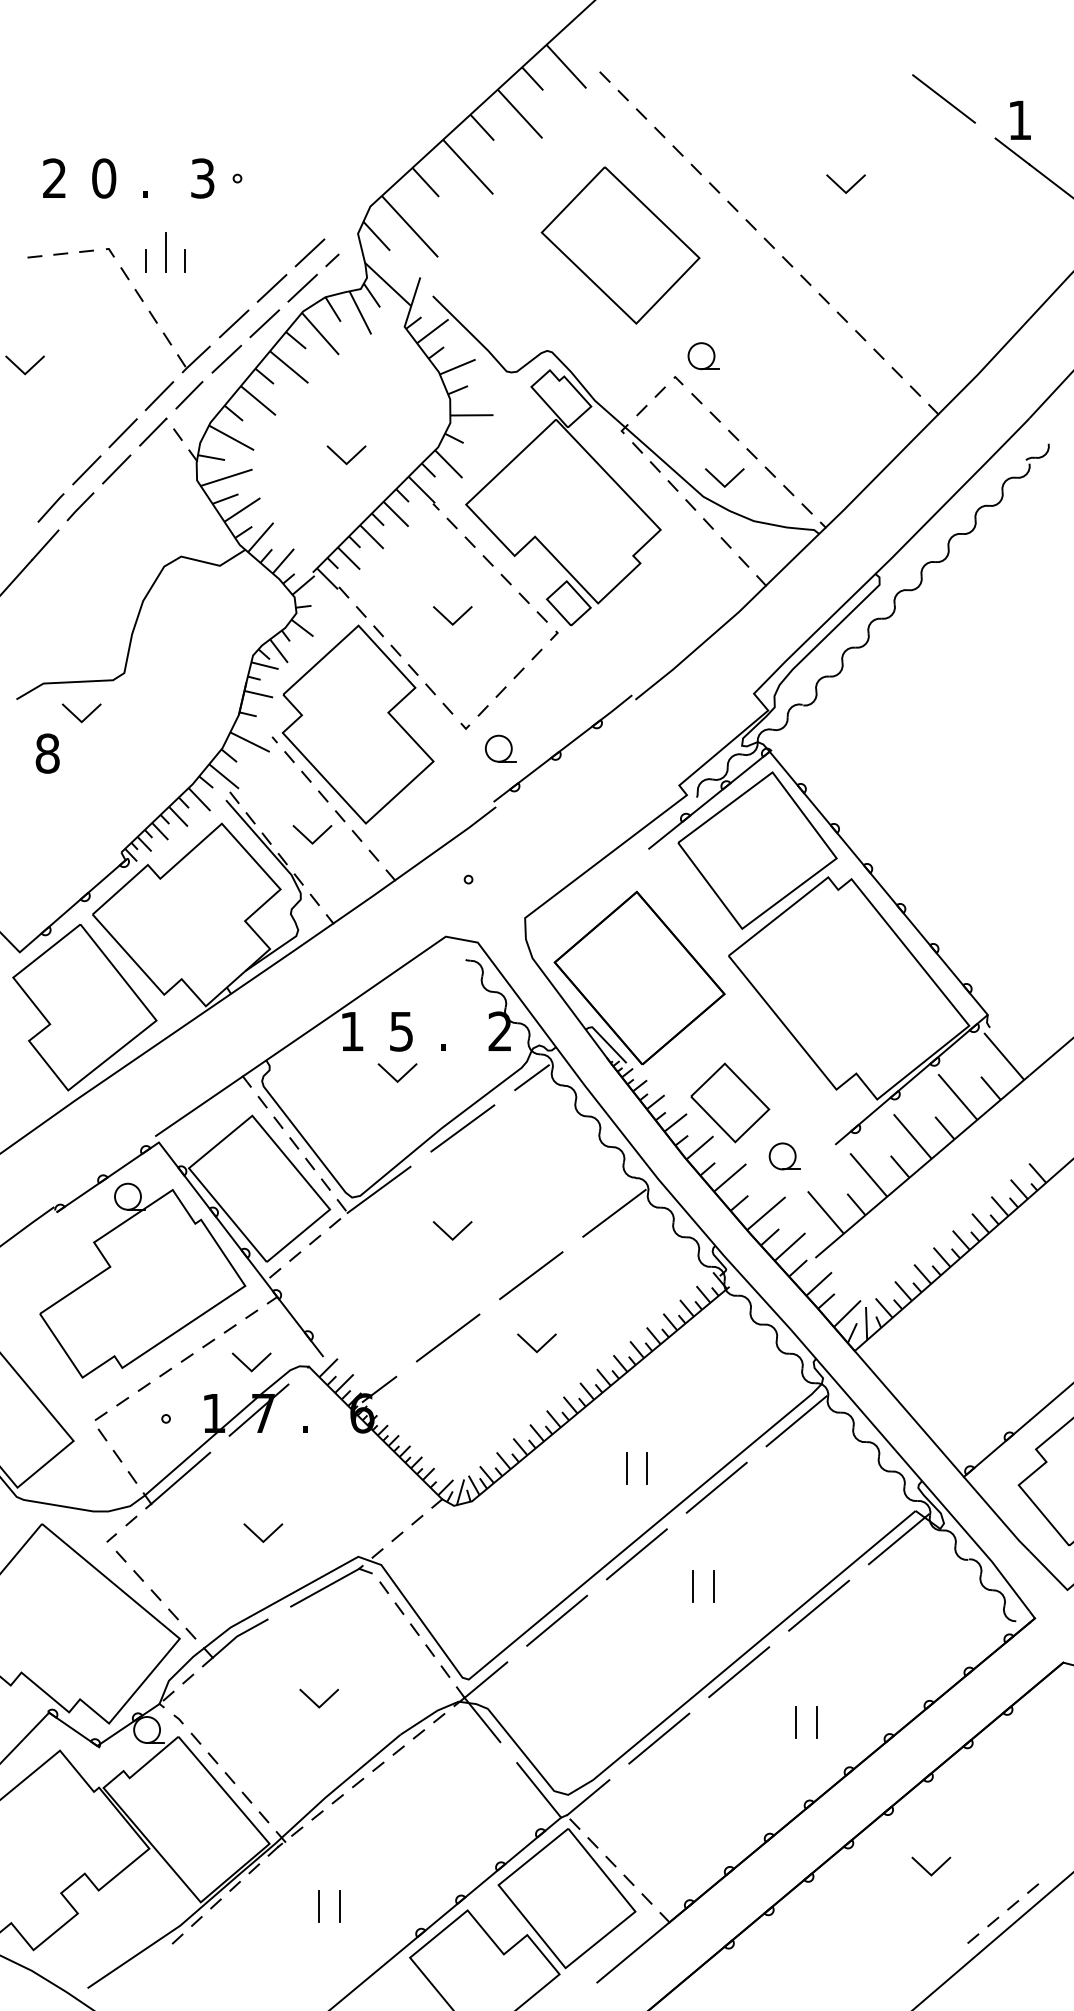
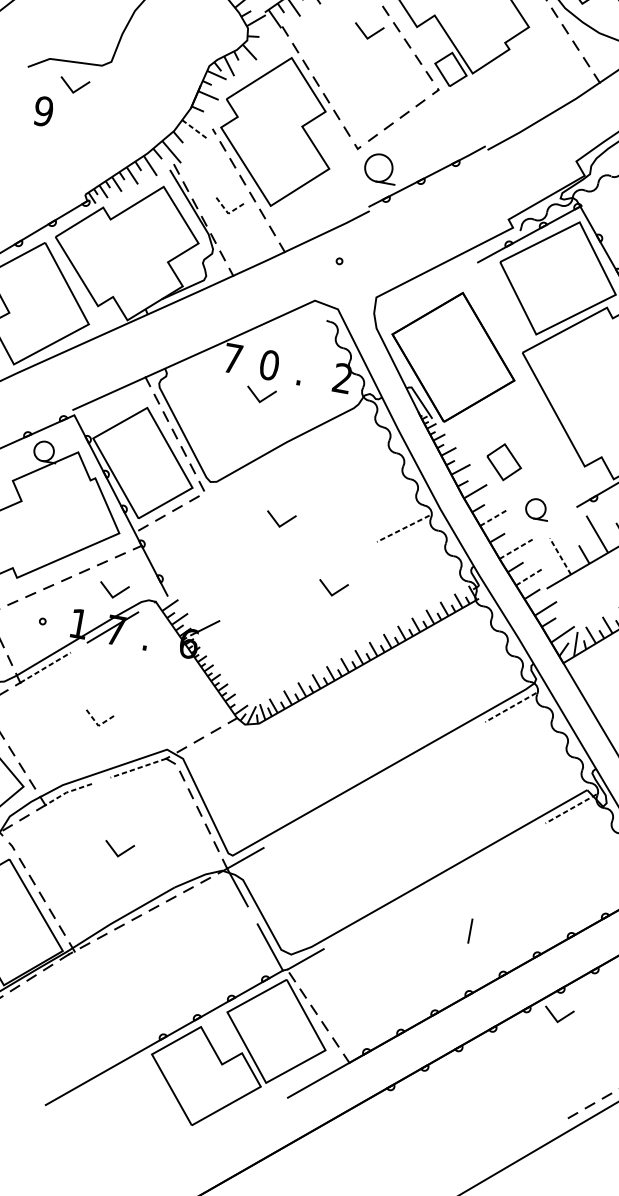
line: (448, 619) -> (365, 34), moved
line: (250, 742) -> (195, 130), solid -> dashed
part: (500, 748) -> (380, 168), size x1.4
text: (47, 753) -> (43, 111), 8 -> 9
line: (312, 843) -> (228, 213), solid -> dashed
text: (352, 1031) -> (233, 358), 1 -> 7
text: (401, 1031) -> (269, 365), 5 -> 0
line: (531, 1077) -> (359, 416), removed
part: (730, 1102) -> (504, 461), size x0.6
line: (462, 1128) -> (301, 445), removed
line: (730, 1177) -> (494, 517), solid -> dashed
line: (378, 1189) -> (231, 479), removed
line: (825, 1212) -> (560, 556), solid -> dashed
line: (614, 1213) -> (403, 528), solid -> dashed
line: (766, 1213) -> (516, 549), solid -> dashed
line: (790, 1246) -> (529, 576), solid -> dashed
line: (531, 1275) -> (333, 563), removed
line: (447, 1337) -> (262, 598), removed
line: (532, 1346) -> (329, 590), moved
line: (796, 1421) -> (510, 707), solid -> dashed
line: (626, 1468) -> (378, 719), removed
line: (647, 1468) -> (393, 722), removed
line: (180, 1478) -> (45, 667), solid -> dashed
line: (716, 1487) -> (442, 746), removed
line: (898, 1539) -> (570, 809), solid -> dashed
line: (263, 1541) -> (98, 725), solid -> dashed
line: (636, 1554) -> (374, 785), removed
line: (692, 1585) -> (411, 815), removed
line: (713, 1585) -> (427, 818), removed
line: (325, 1587) -> (138, 768), solid -> dashed
line: (818, 1605) -> (502, 847), removed
line: (556, 1620) -> (305, 823), removed
line: (237, 1636) -> (66, 792), solid -> dashed
line: (739, 1672) -> (434, 886), removed
line: (817, 1721) -> (486, 933), removed
line: (659, 1738) -> (366, 924), removed
line: (927, 1870) -> (555, 1017), moved
line: (319, 1906) -> (91, 1004), removed
line: (339, 1906) -> (106, 1006), removed

